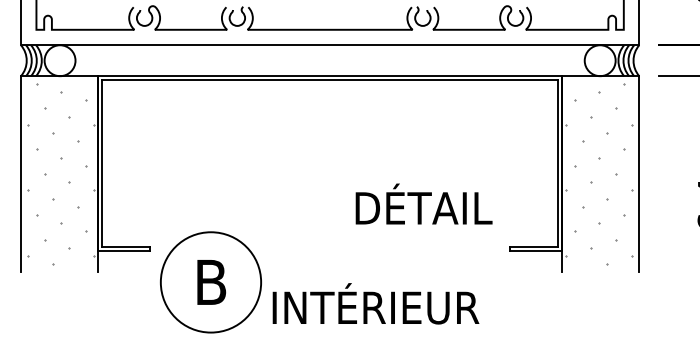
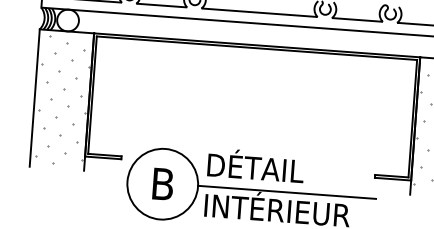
text: (423, 203) -> (255, 164), moved
line: (387, 281) -> (286, 192), added

